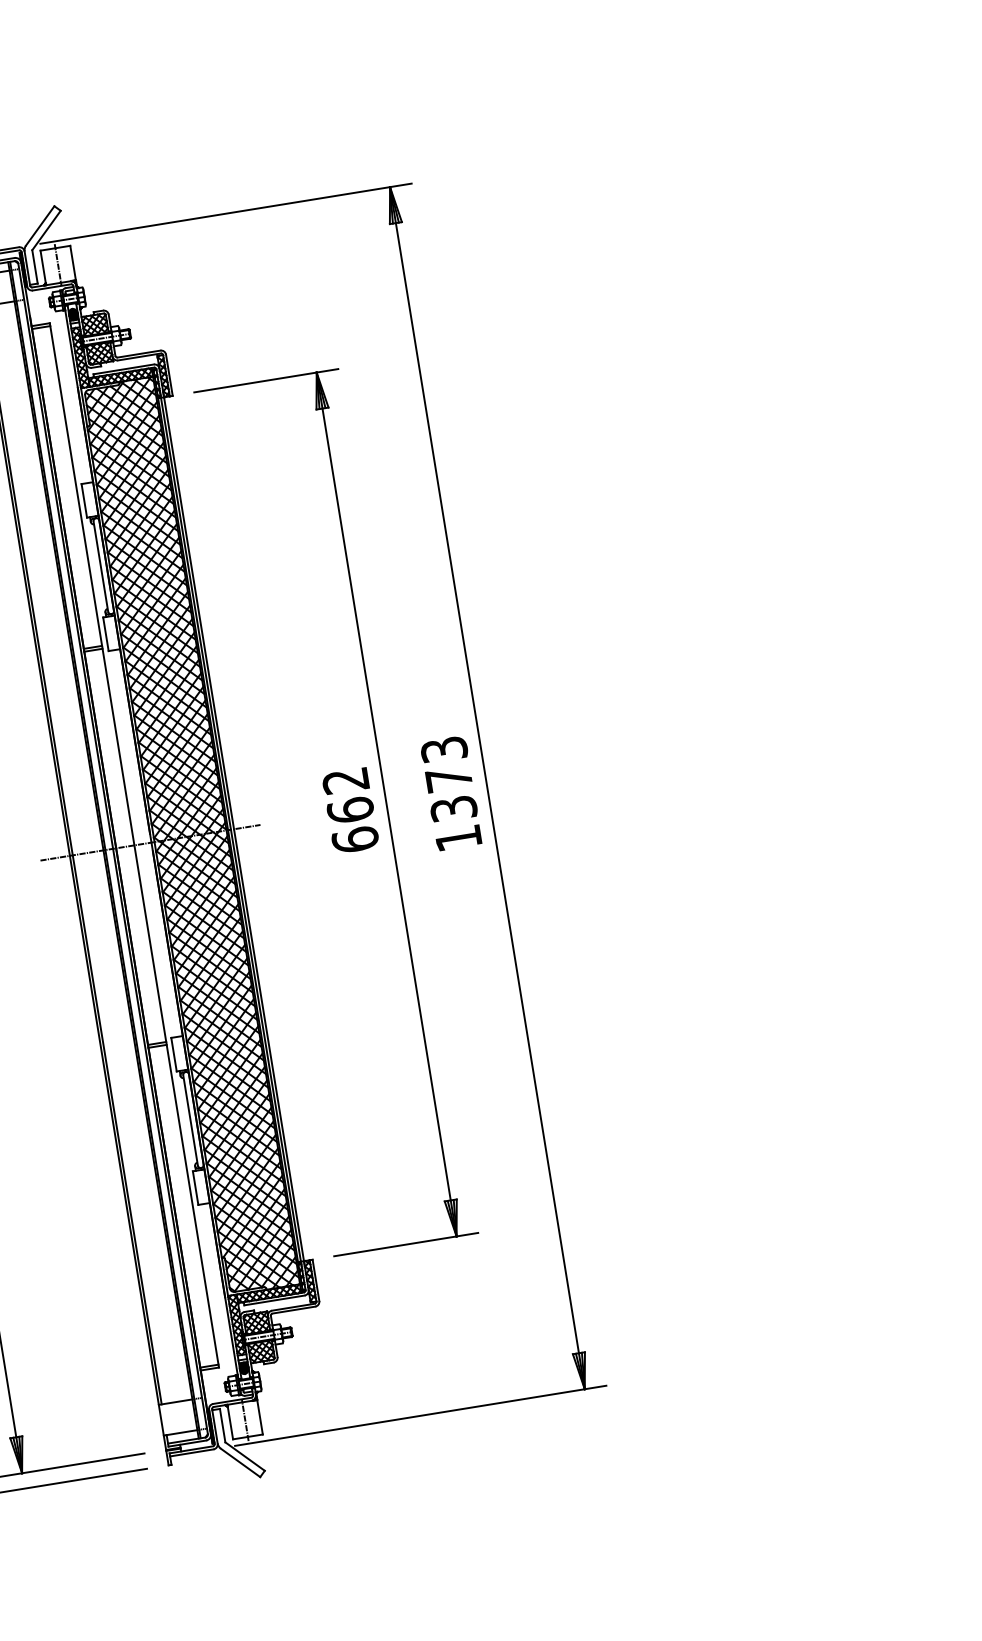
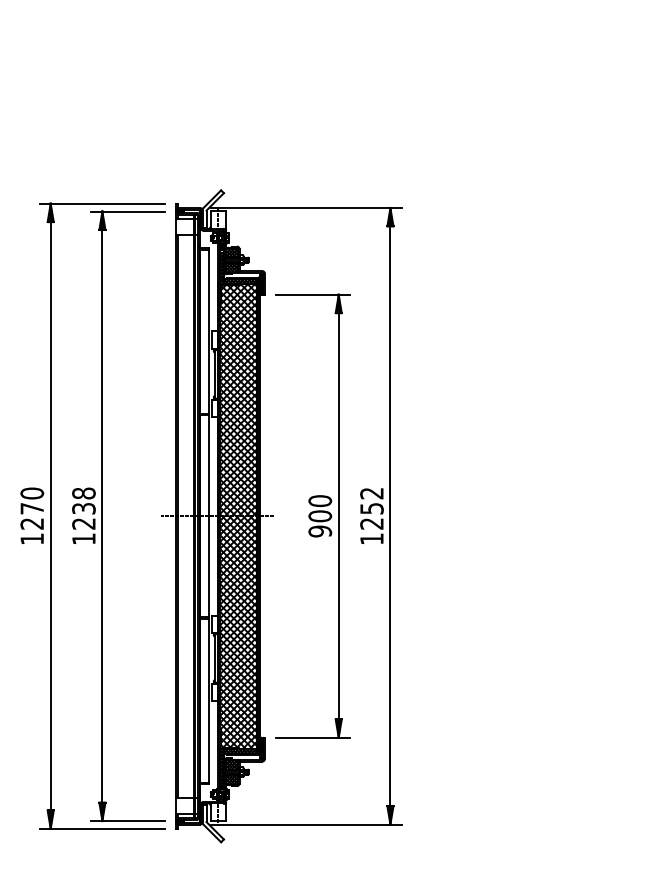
text: (448, 778) -> (371, 508), 1373 -> 1252
text: (351, 810) -> (320, 516), 662 -> 900

